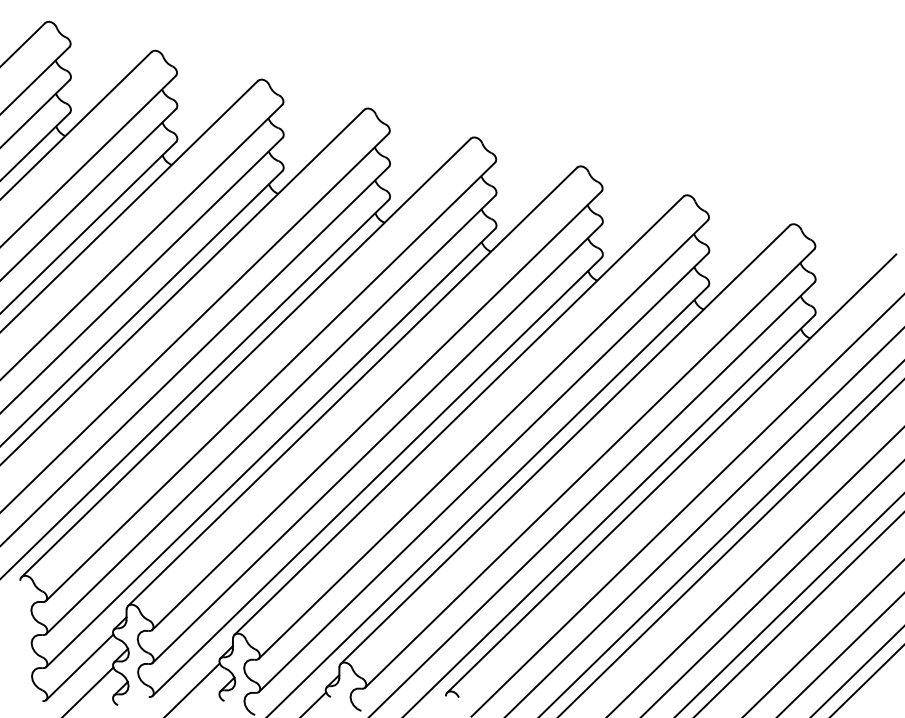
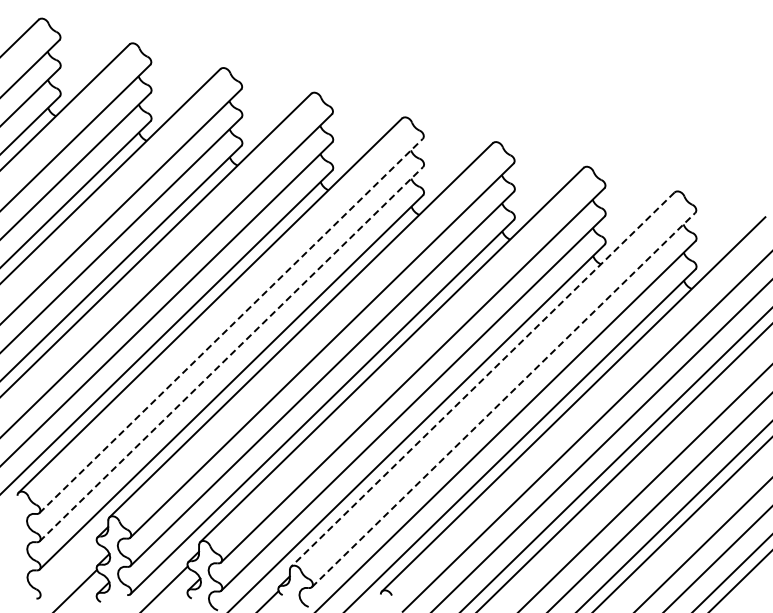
line: (270, 381) -> (231, 325), solid -> dashed
line: (270, 415) -> (231, 354), solid -> dashed
line: (564, 444) -> (482, 379), solid -> dashed
line: (589, 469) -> (503, 400), solid -> dashed
line: (80, 667) -> (68, 569), removed

